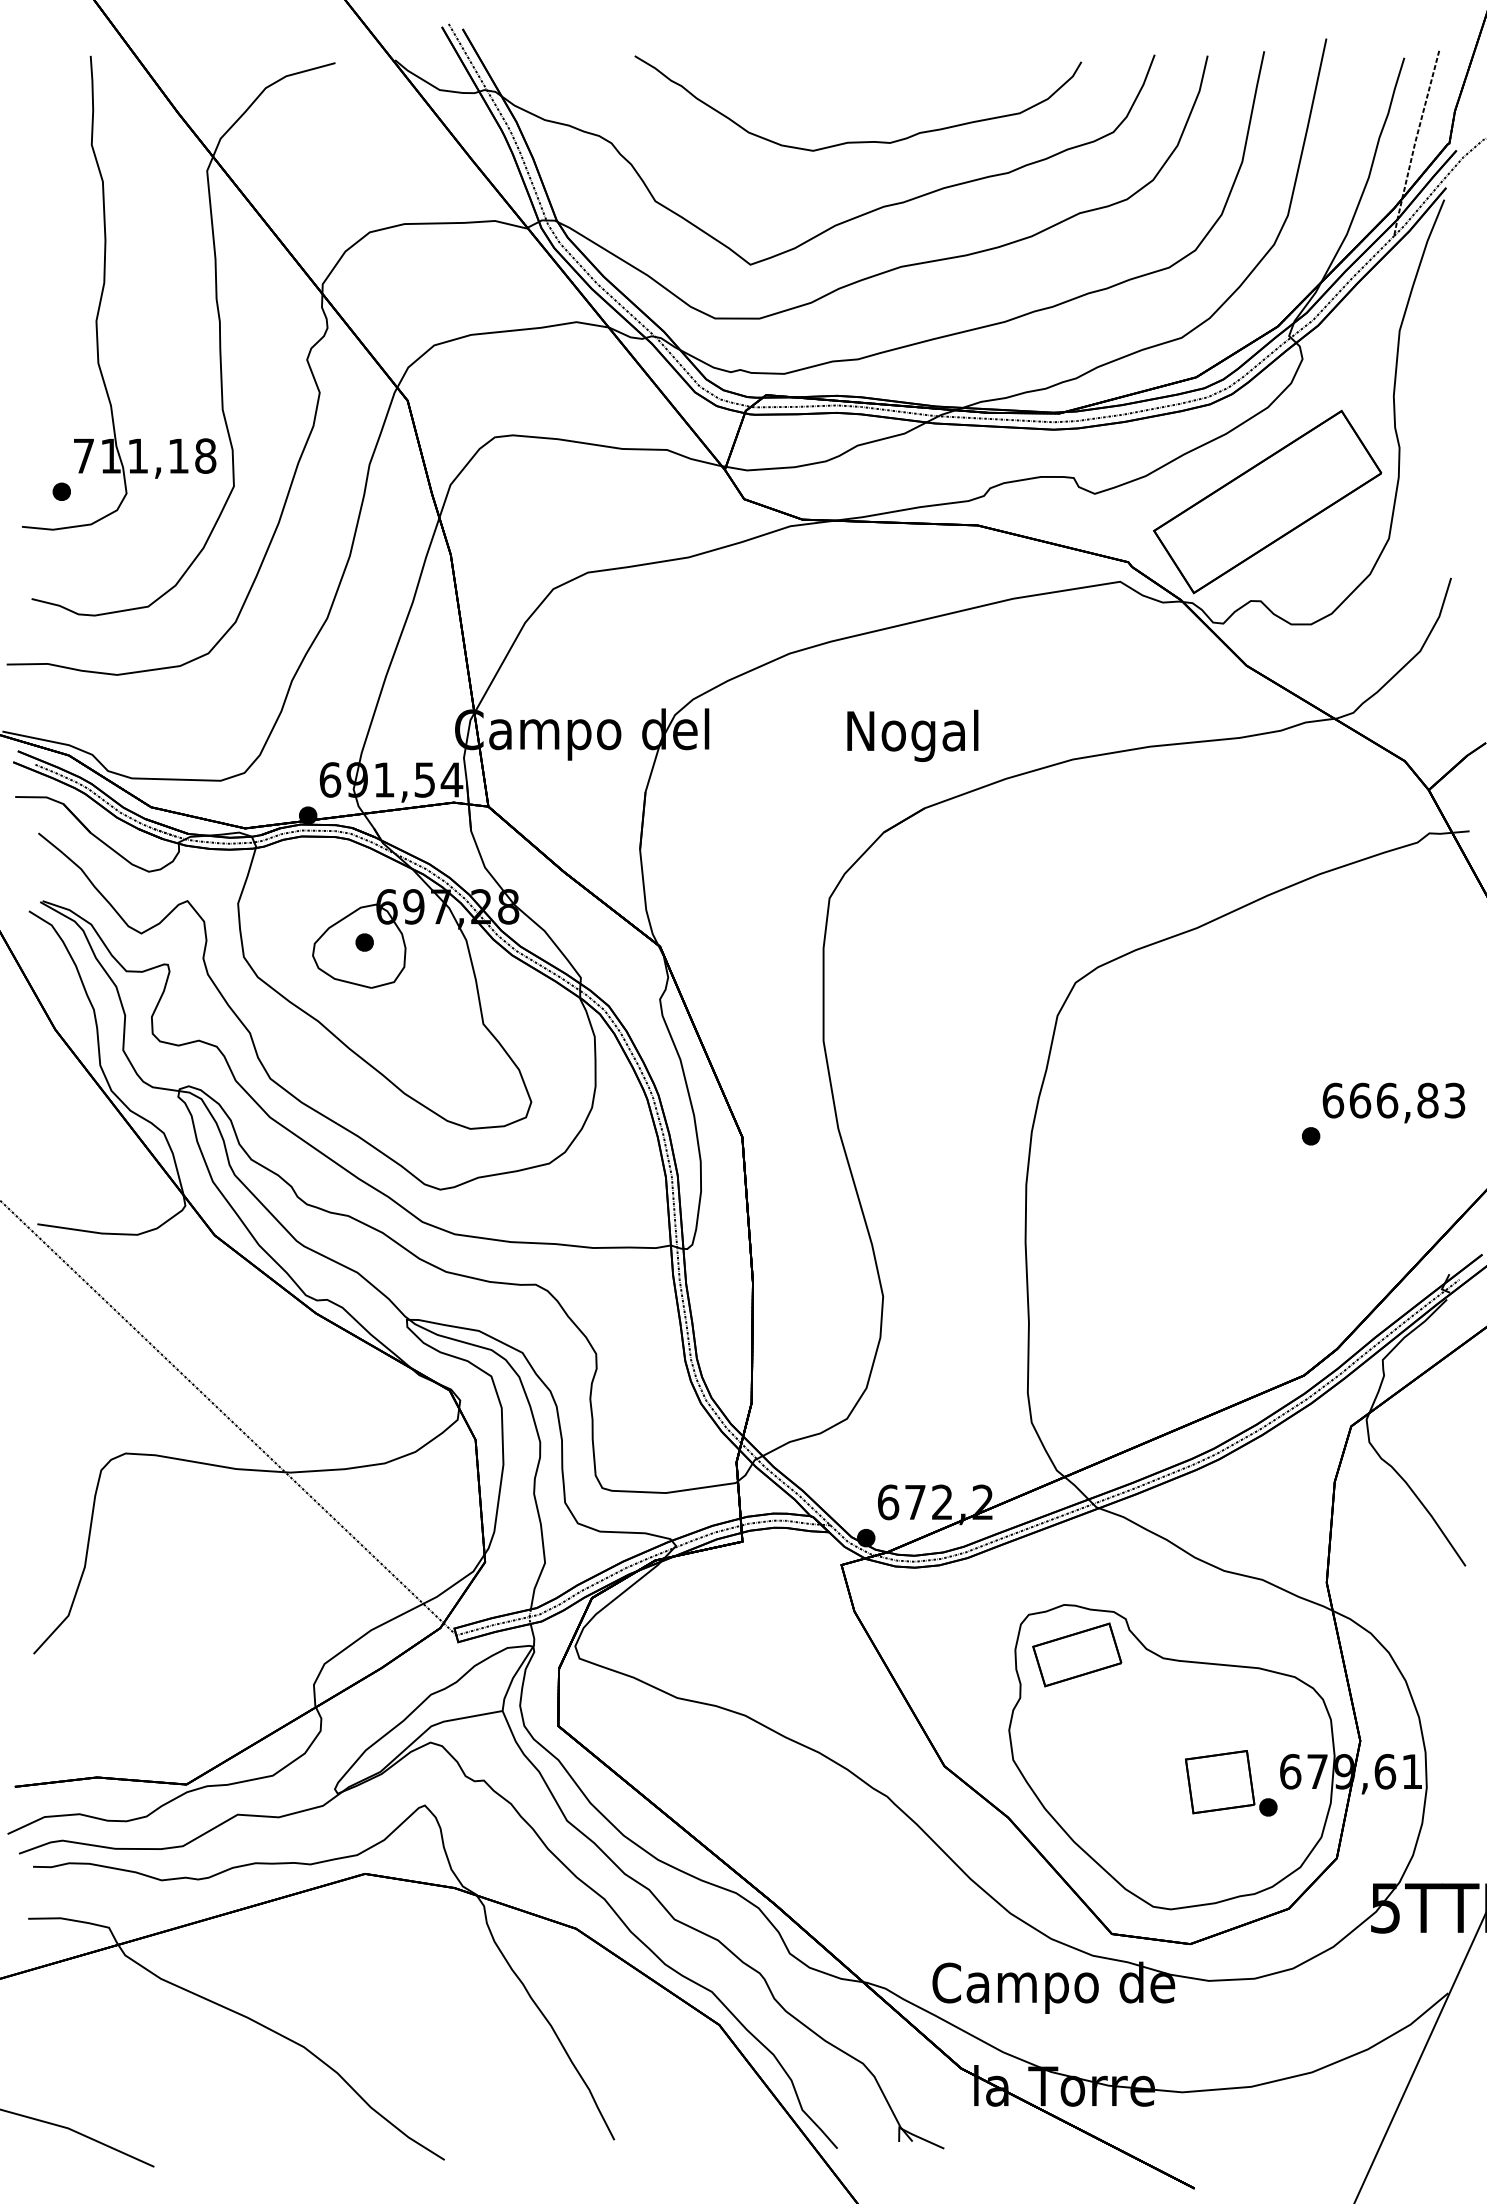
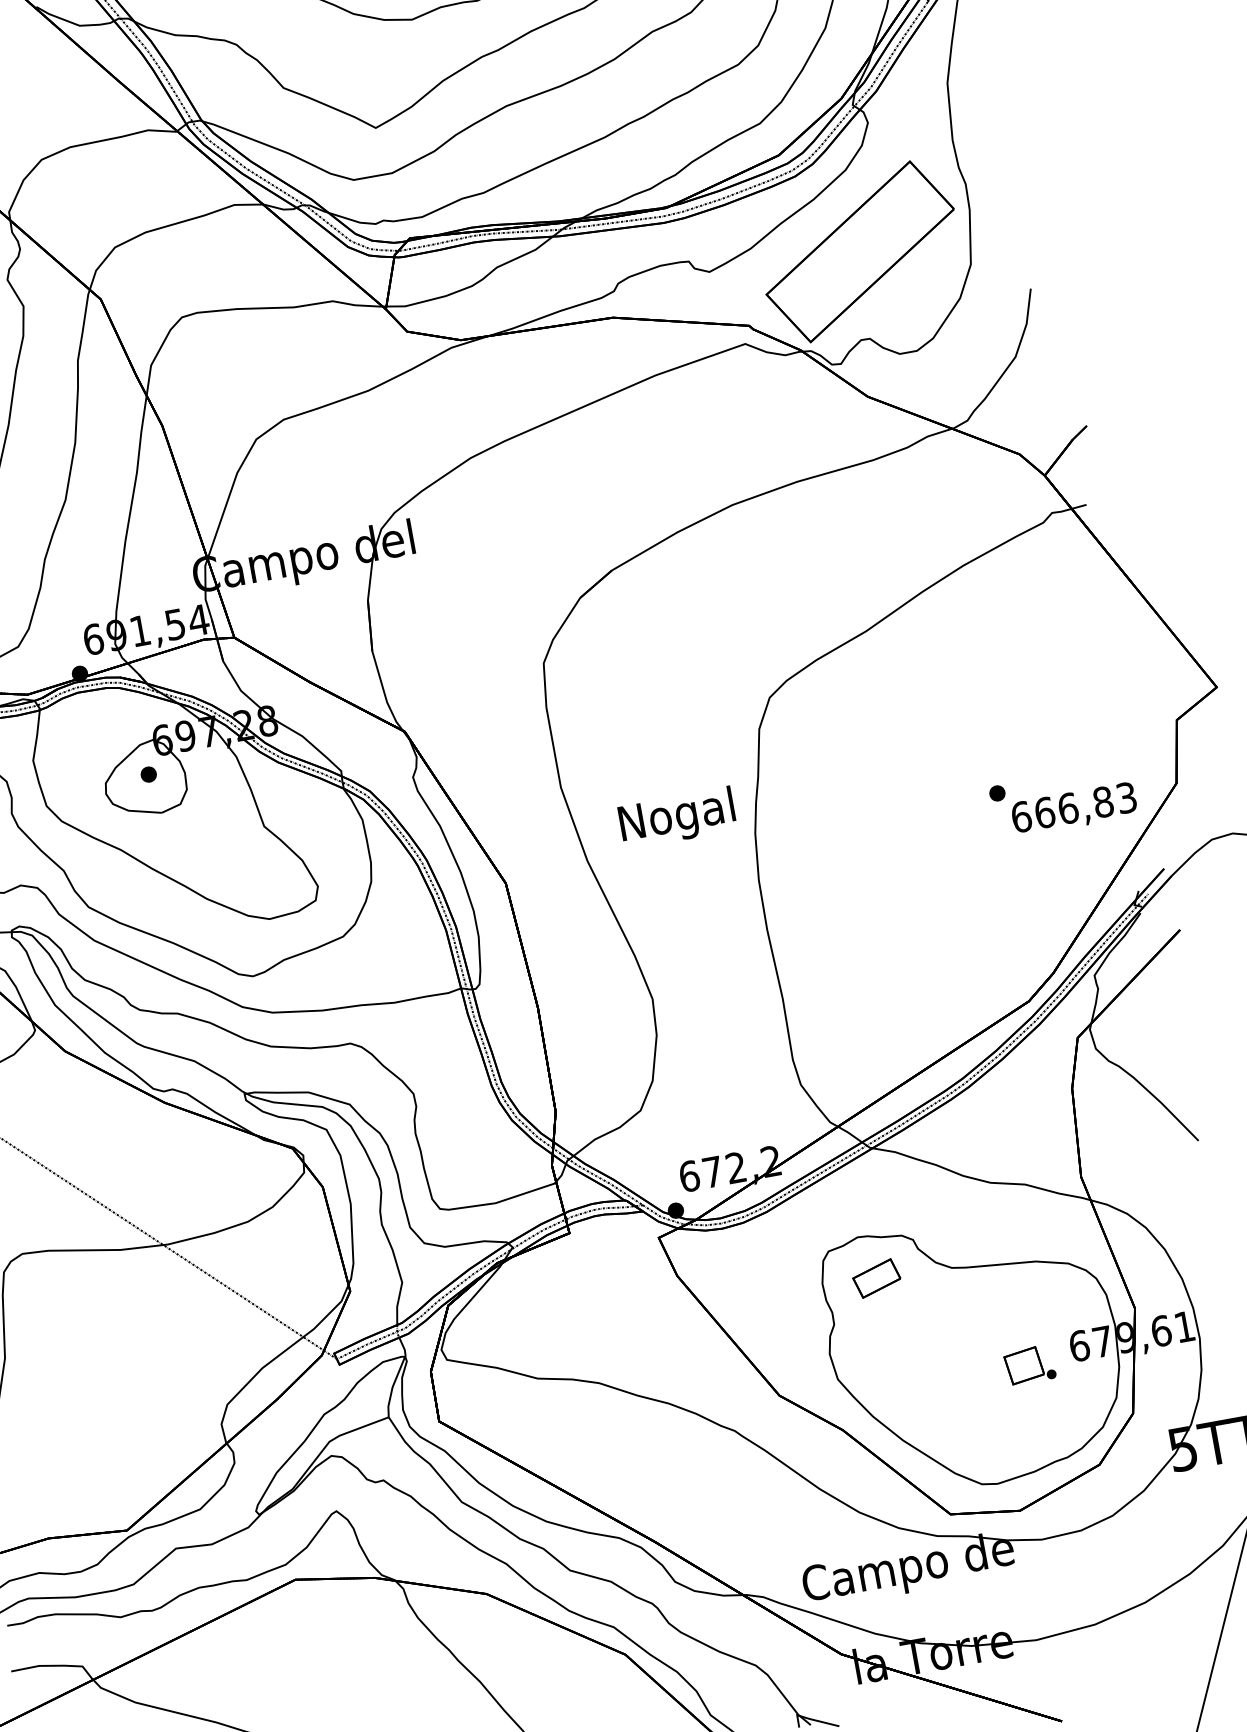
text: (912, 735) -> (677, 817), moved
text: (1393, 1102) -> (1073, 809), moved
part: (1077, 1654) -> (876, 1278), size x0.6
part: (1231, 1783) -> (1030, 1365), size x0.6

